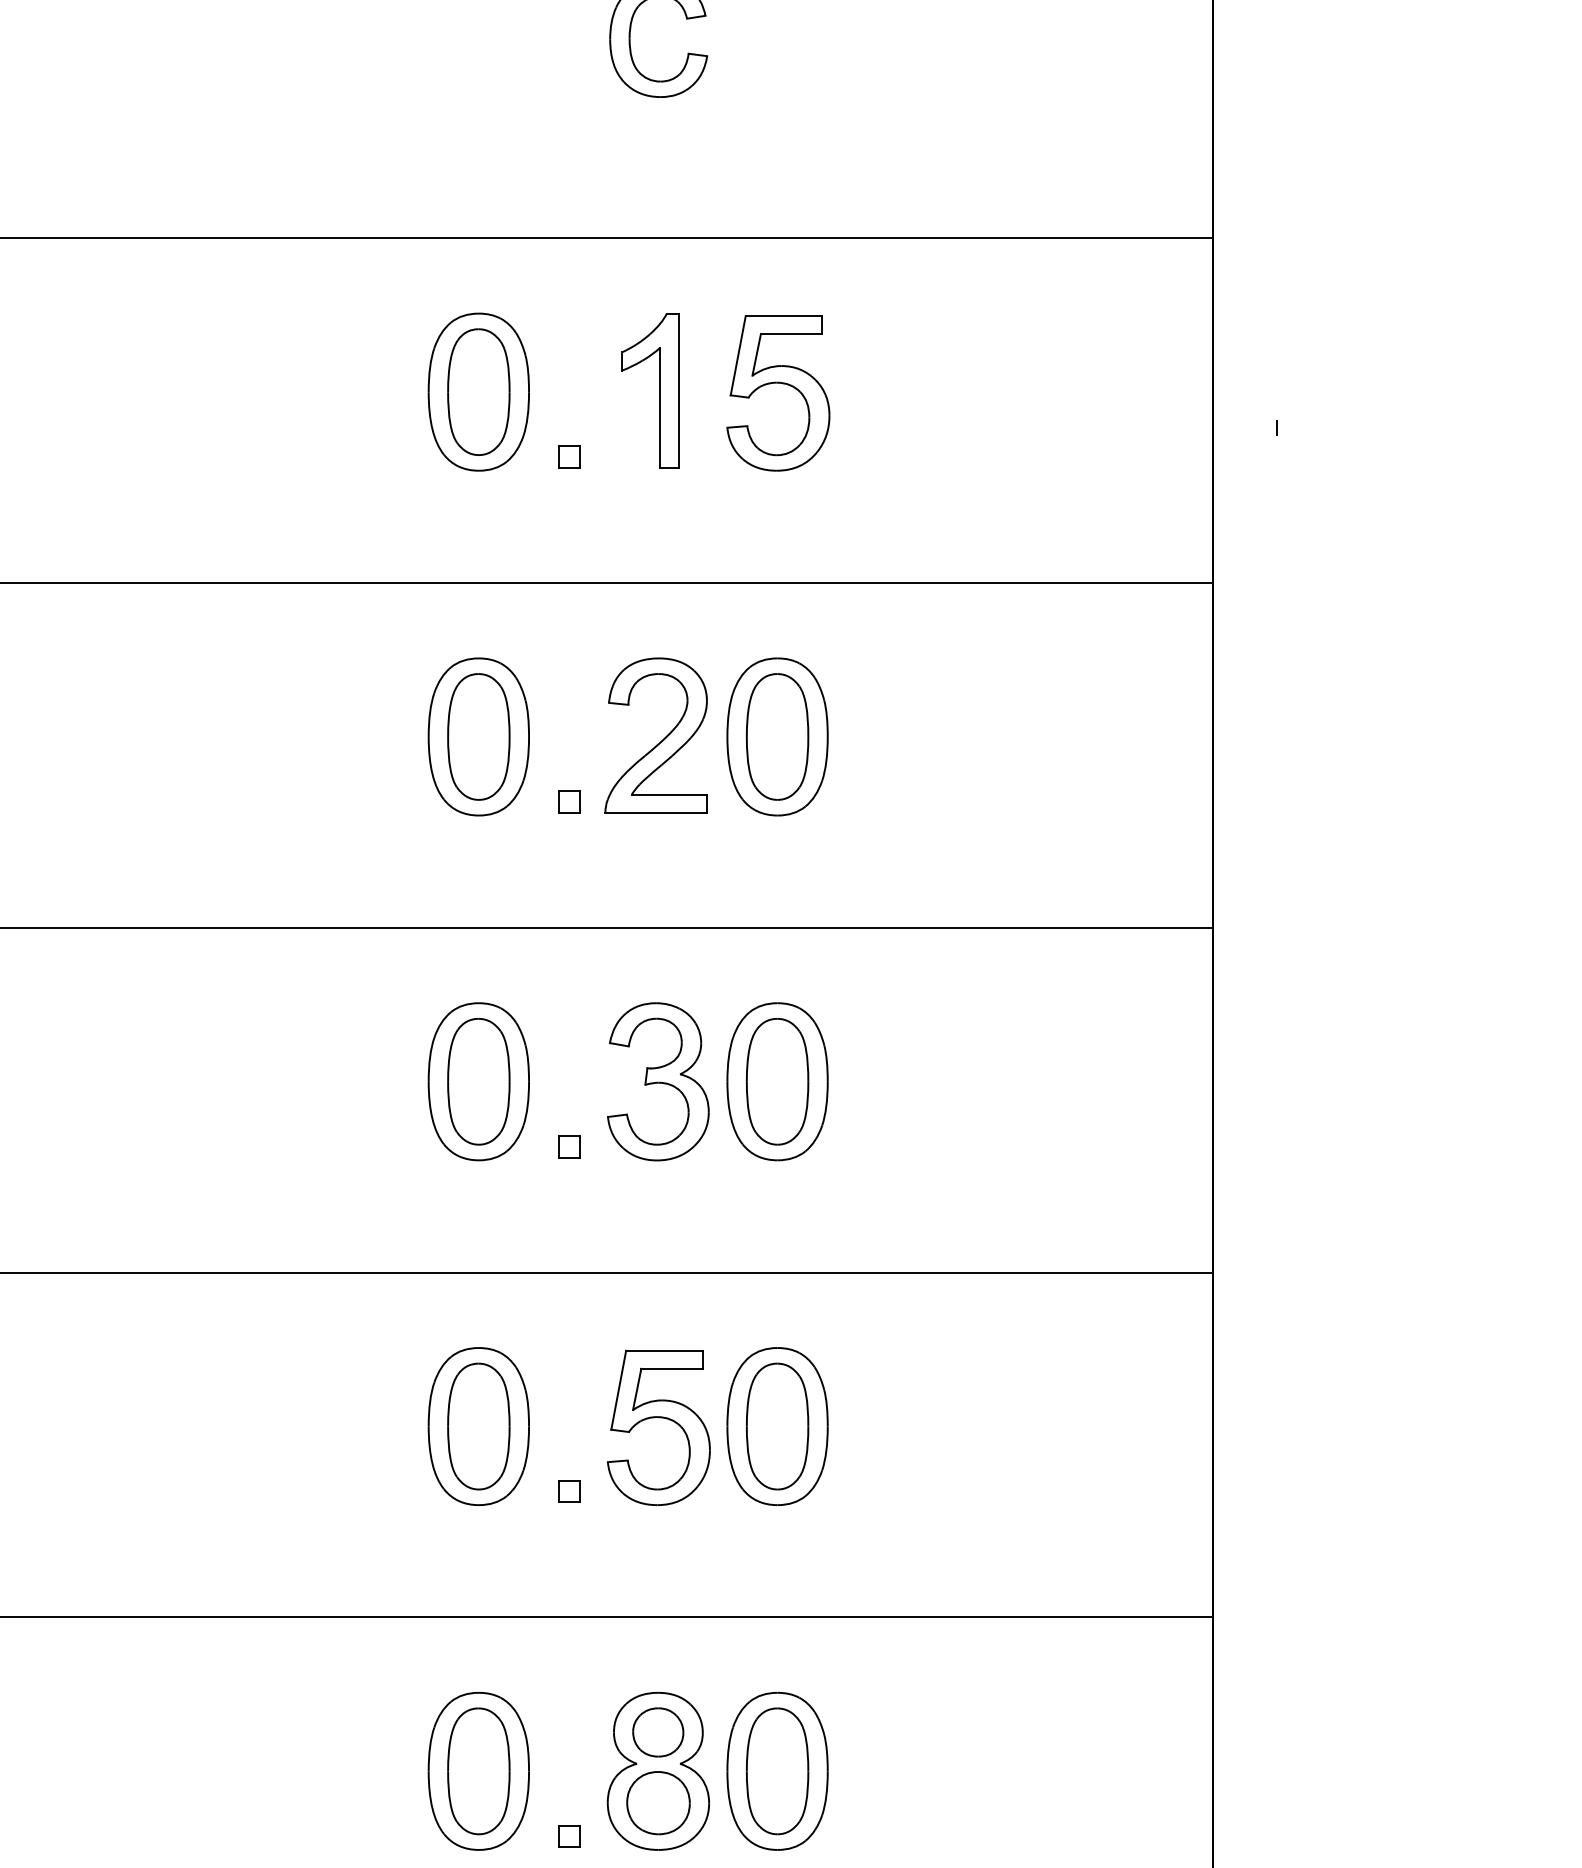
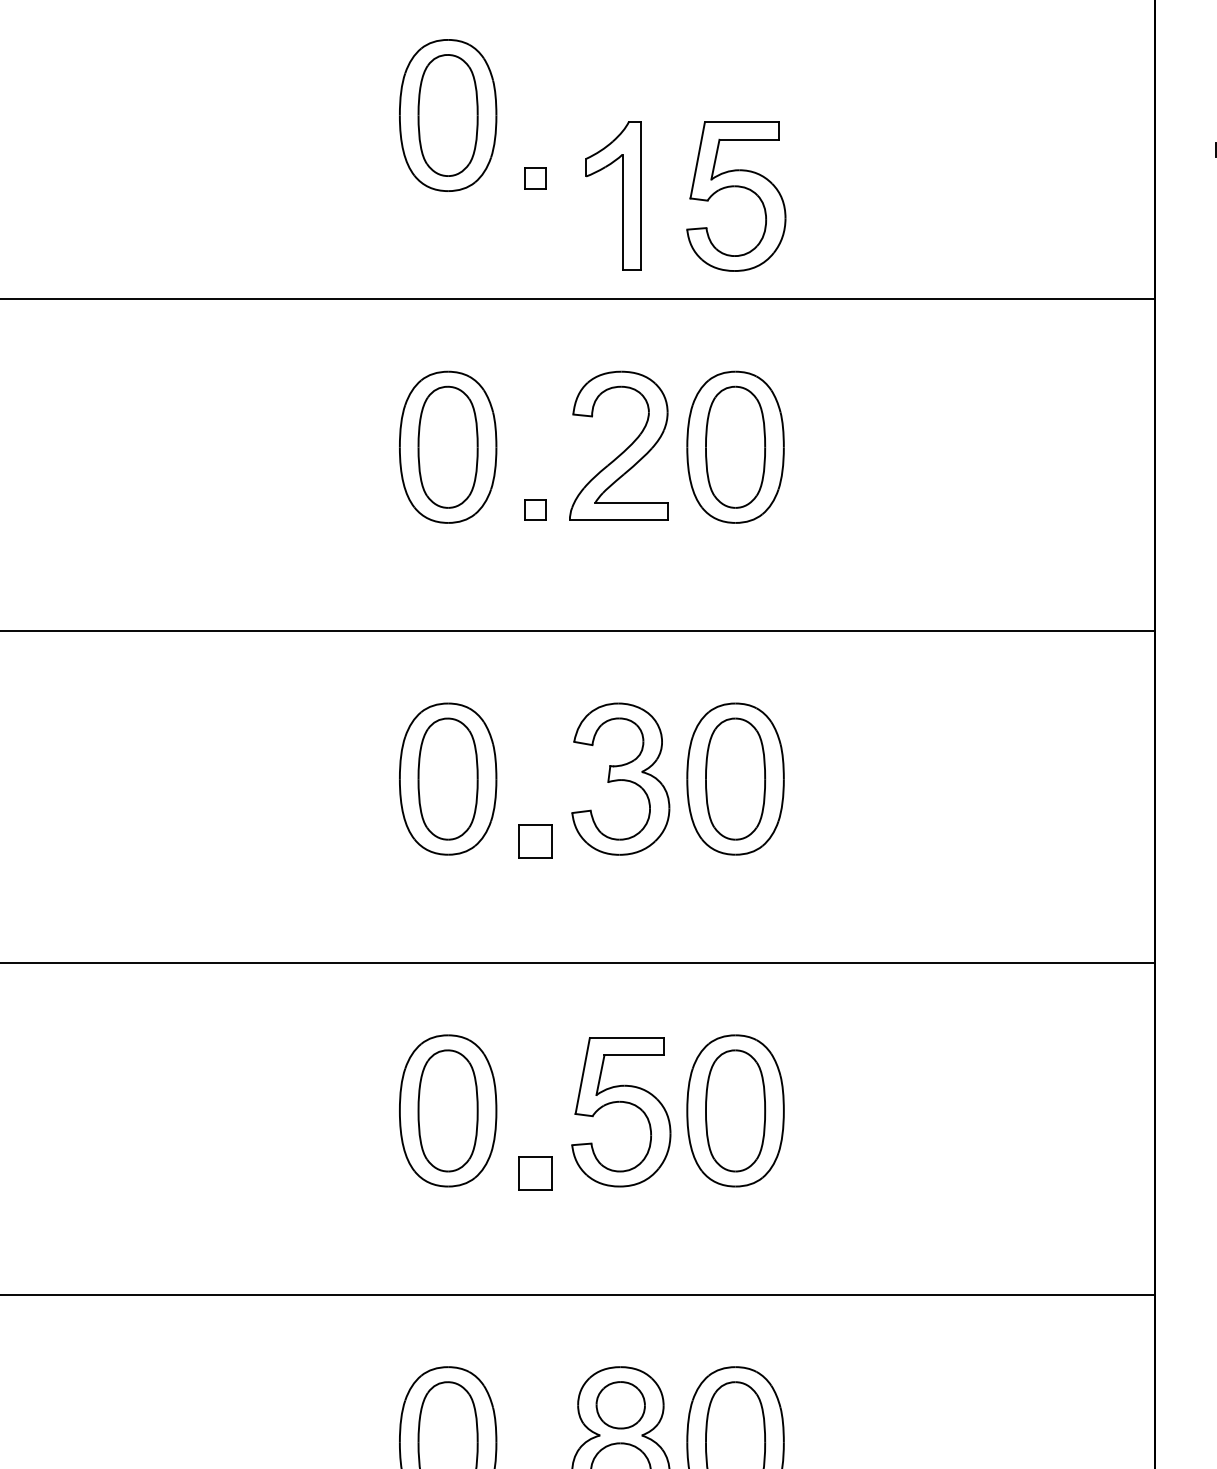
part: (782, 384) -> (740, 188), moved
part: (659, 390) -> (621, 195), moved
part: (569, 1146) -> (535, 841), size x1.6
part: (569, 1491) -> (535, 1173), size x1.6

